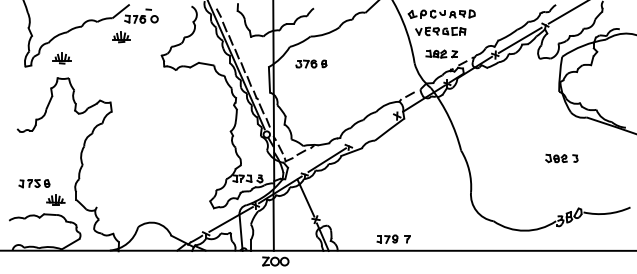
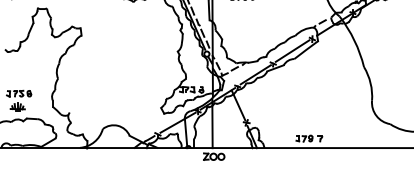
line: (372, 130) -> (292, 50), added
part: (55, 199) -> (17, 106), moved

